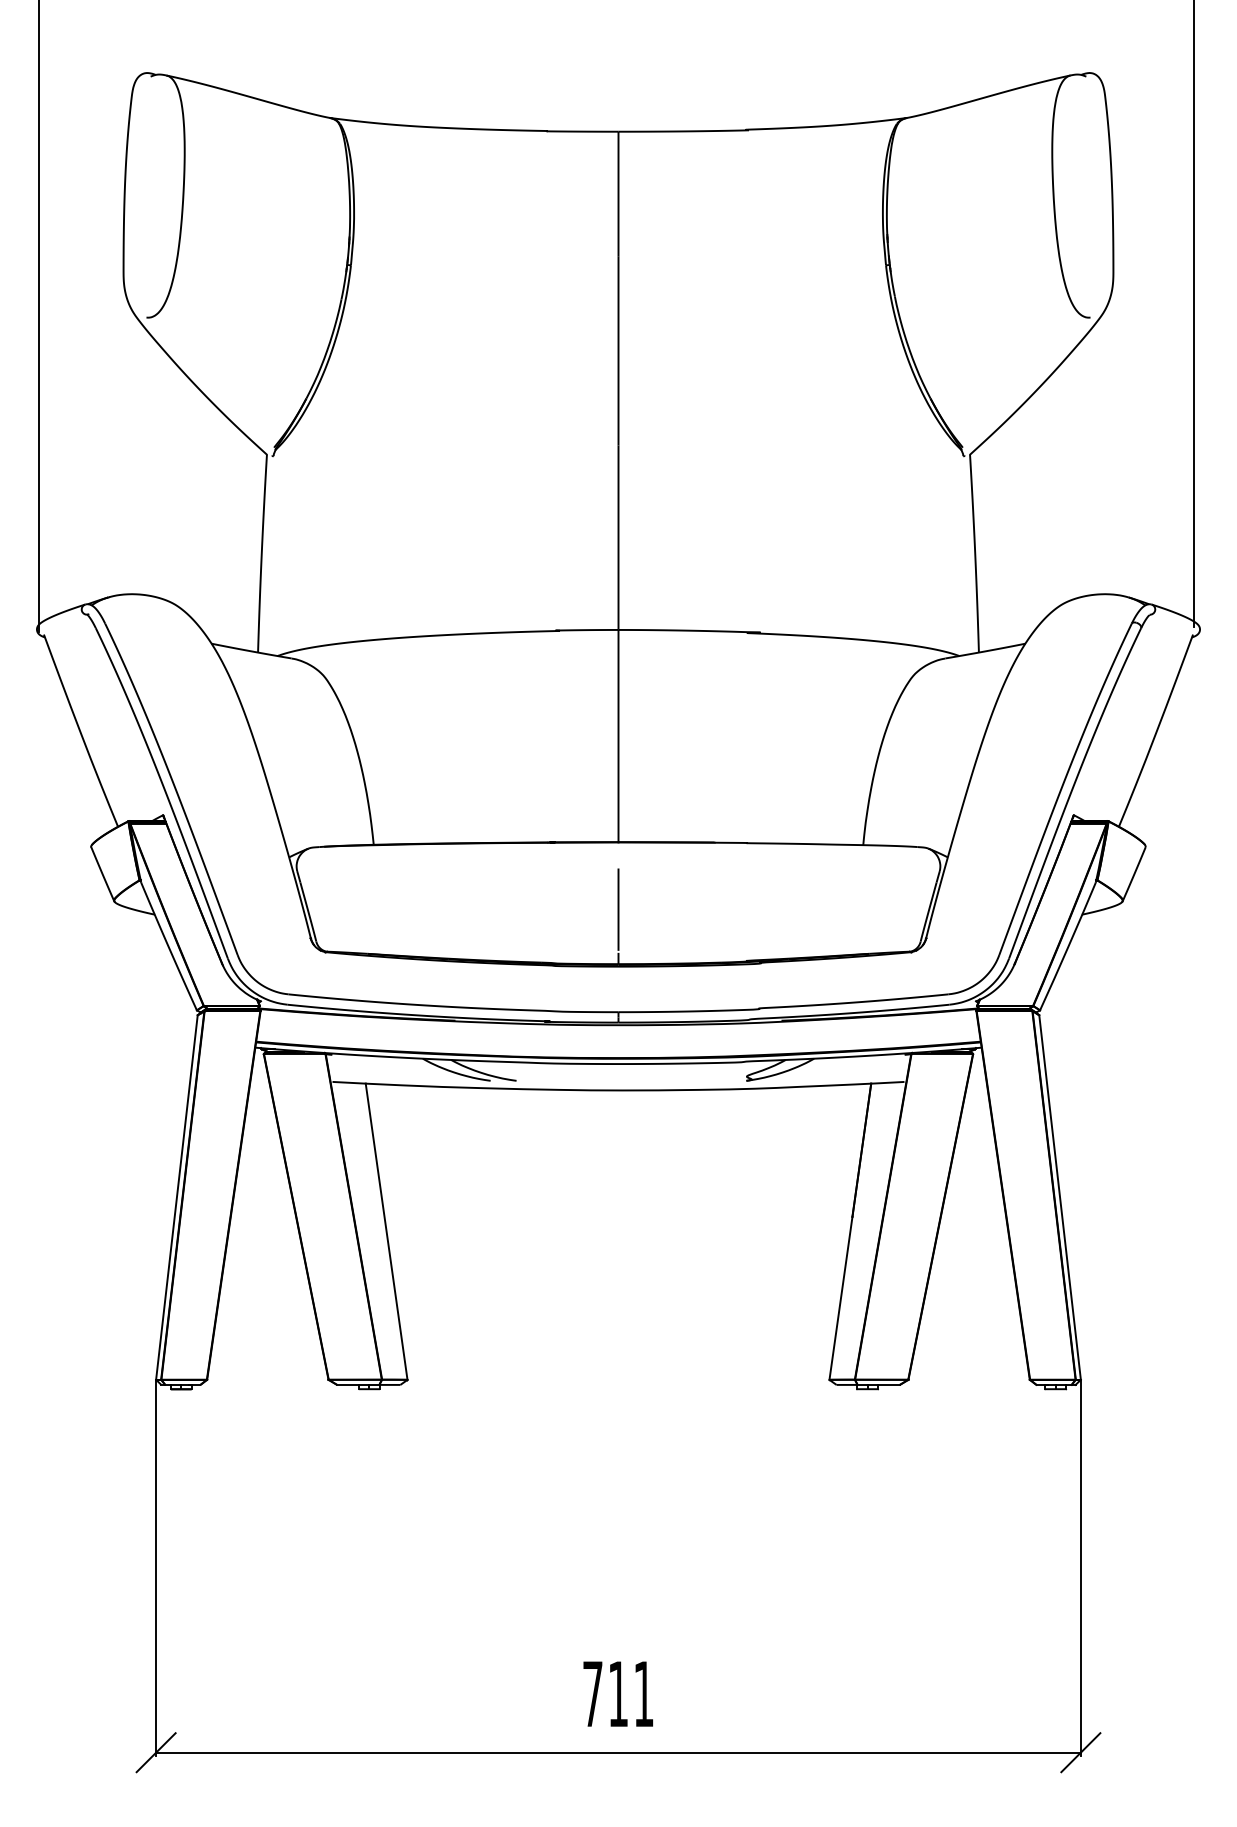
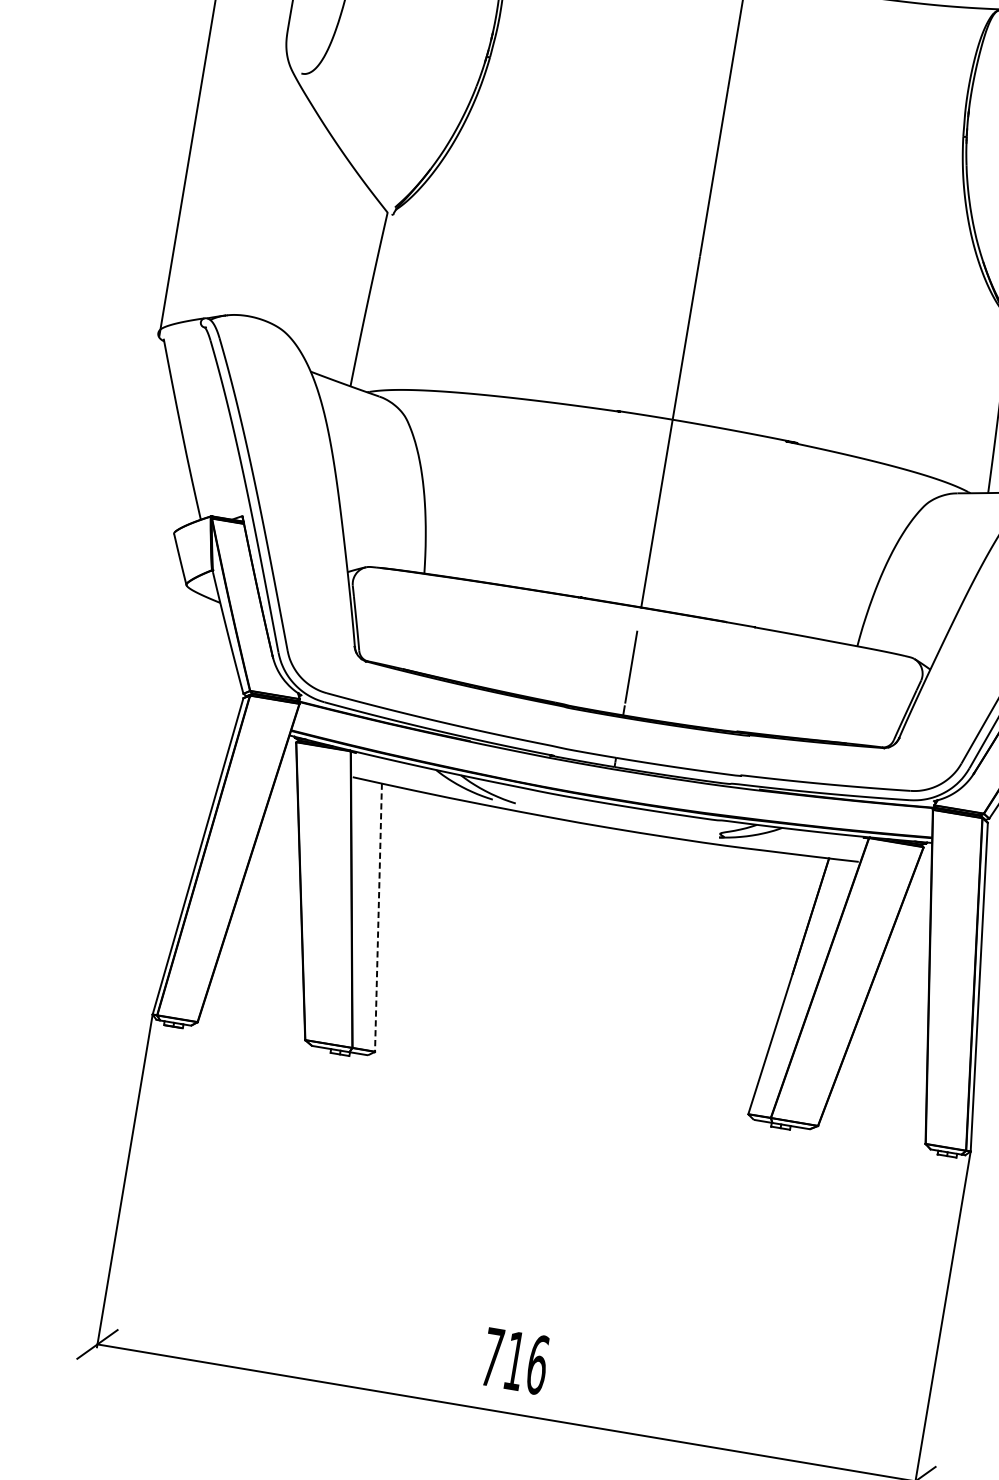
line: (386, 1231) -> (378, 917), solid -> dashed
text: (644, 1693) -> (538, 1364), 711 -> 716

